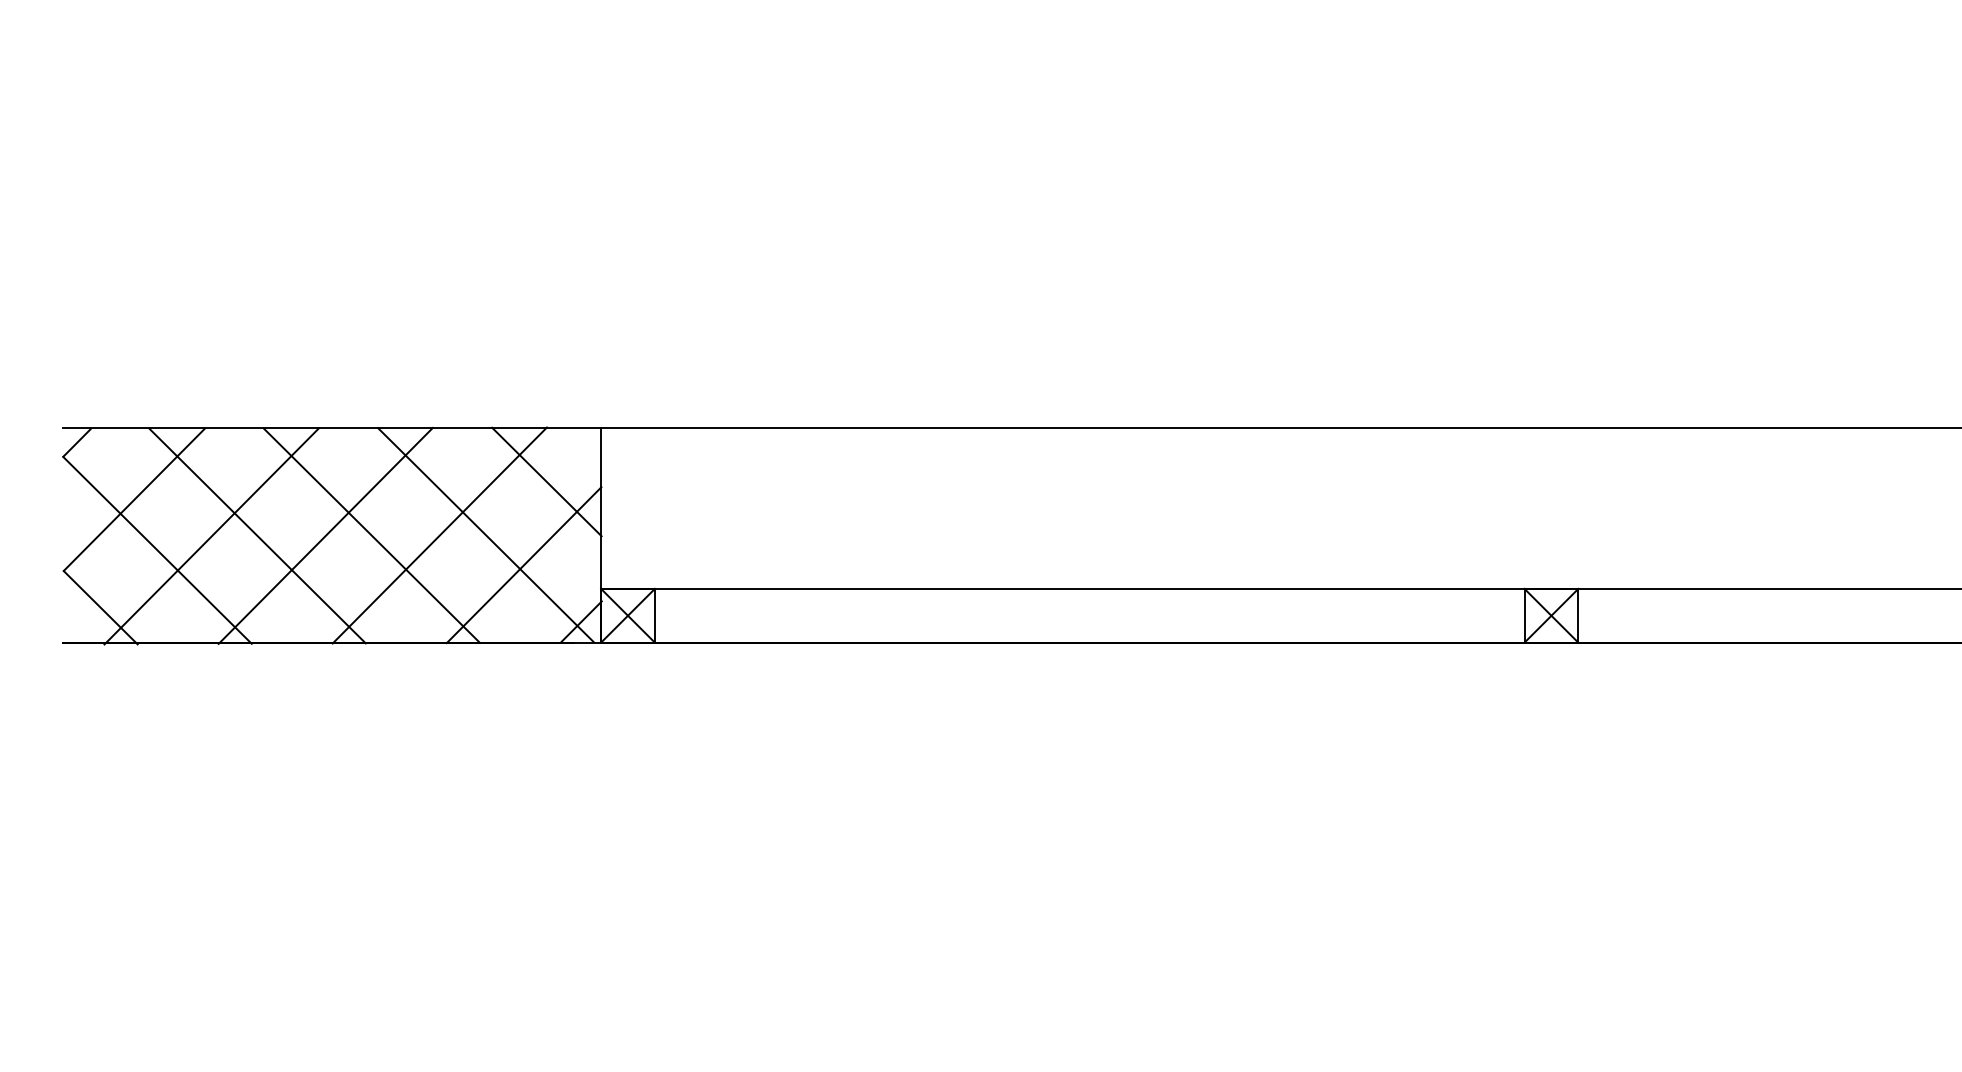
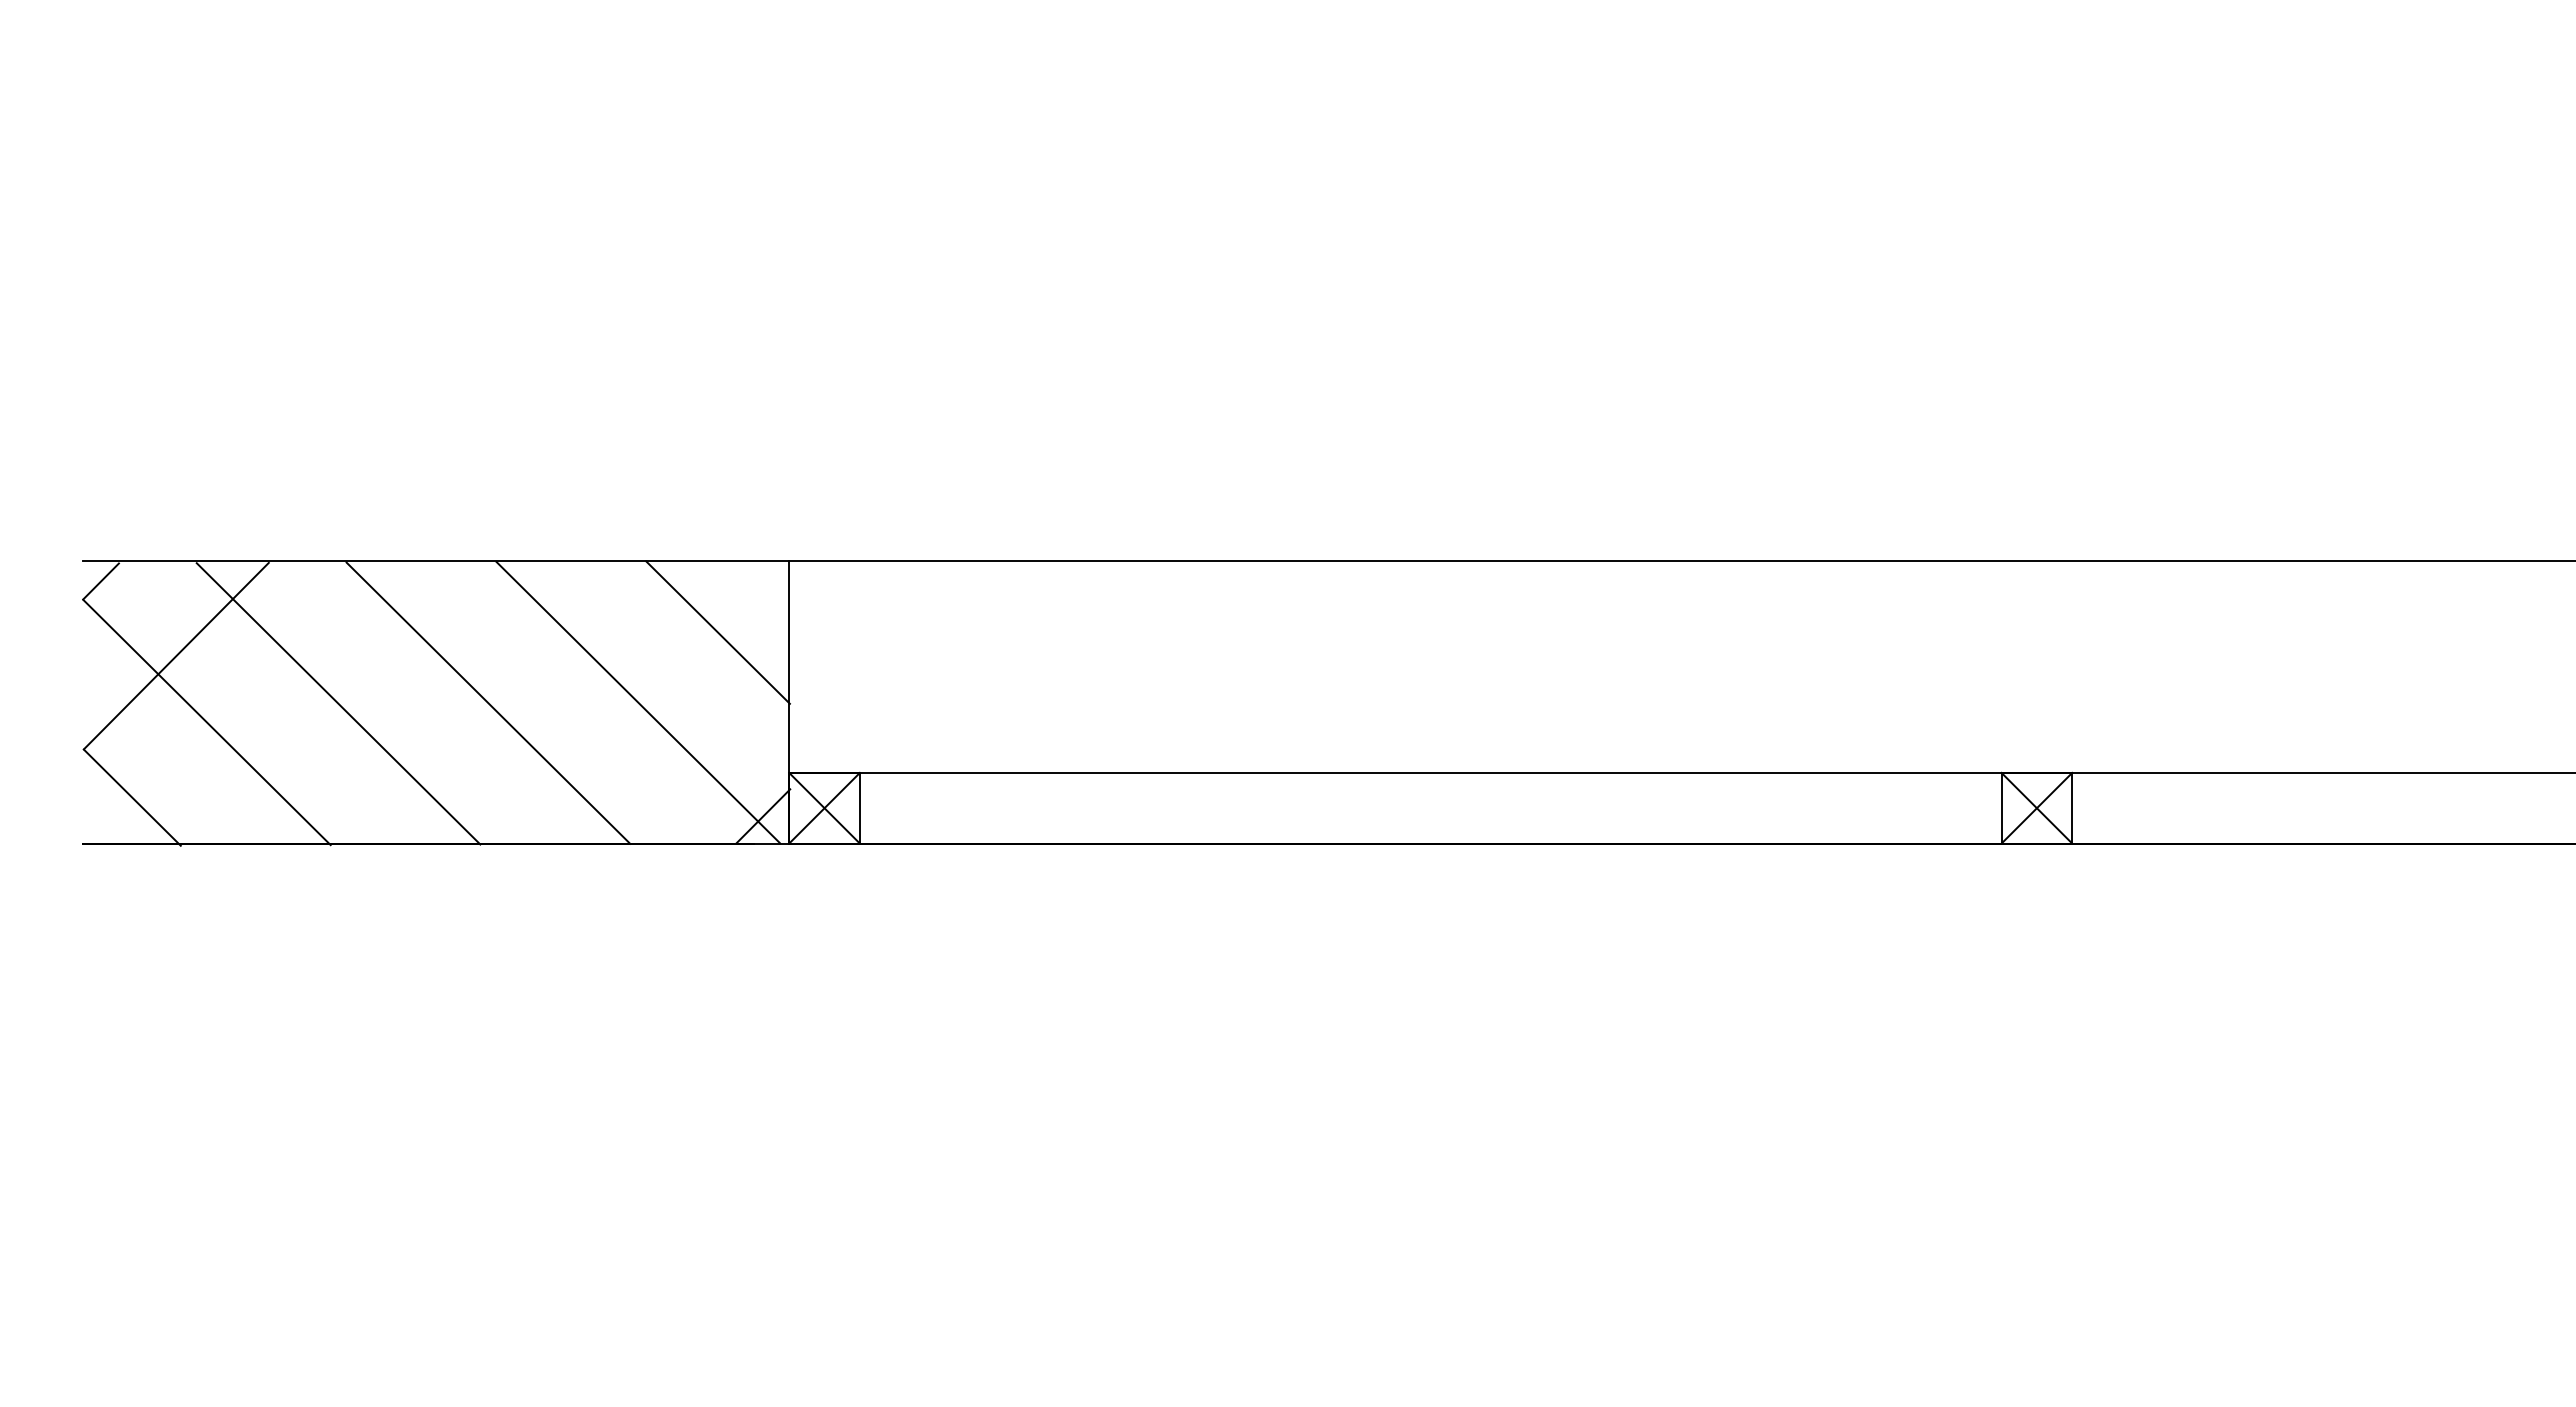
line: (439, 535) -> (577, 702), removed
line: (211, 536) -> (277, 703), removed
line: (325, 536) -> (427, 703), removed
line: (523, 564) -> (687, 741), removed

